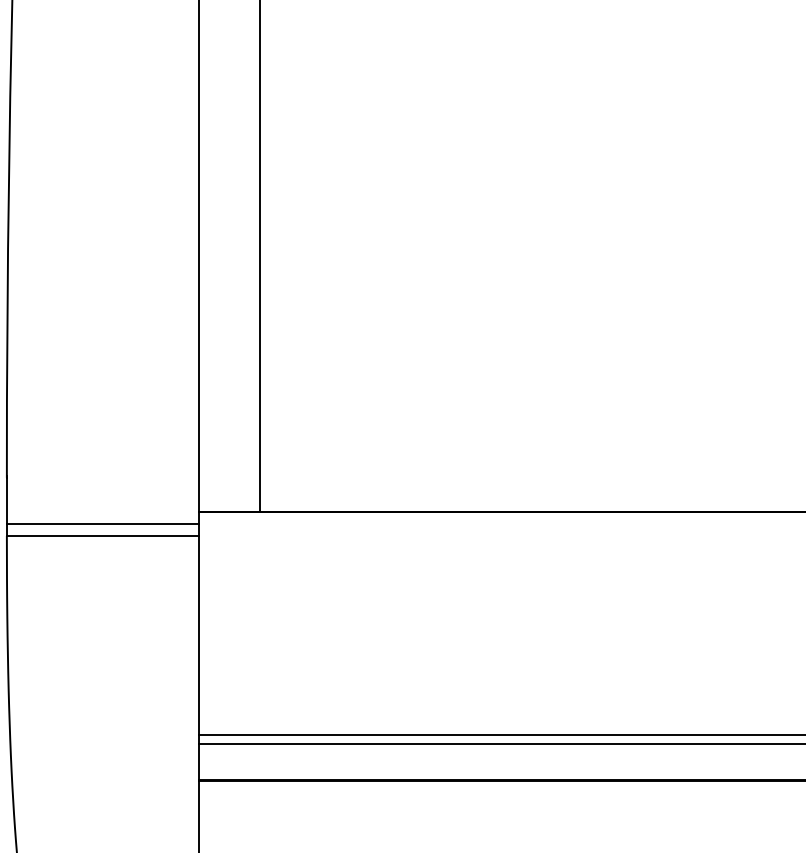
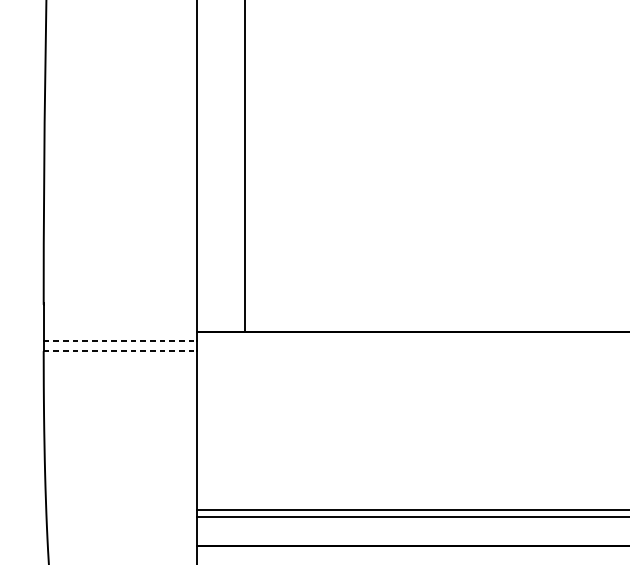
line: (102, 523) -> (119, 341), solid -> dashed
line: (102, 535) -> (119, 350), solid -> dashed

